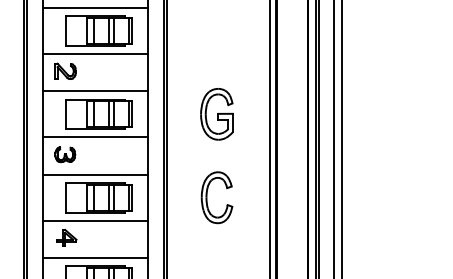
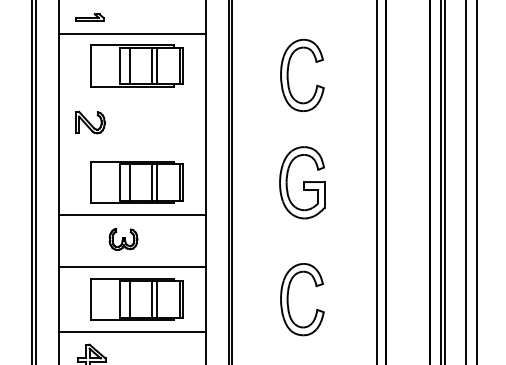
part: (207, 37) -> (289, 75), added
line: (95, 53) -> (132, 97), removed
line: (95, 91) -> (132, 150), removed
part: (65, 154) -> (123, 239), moved

